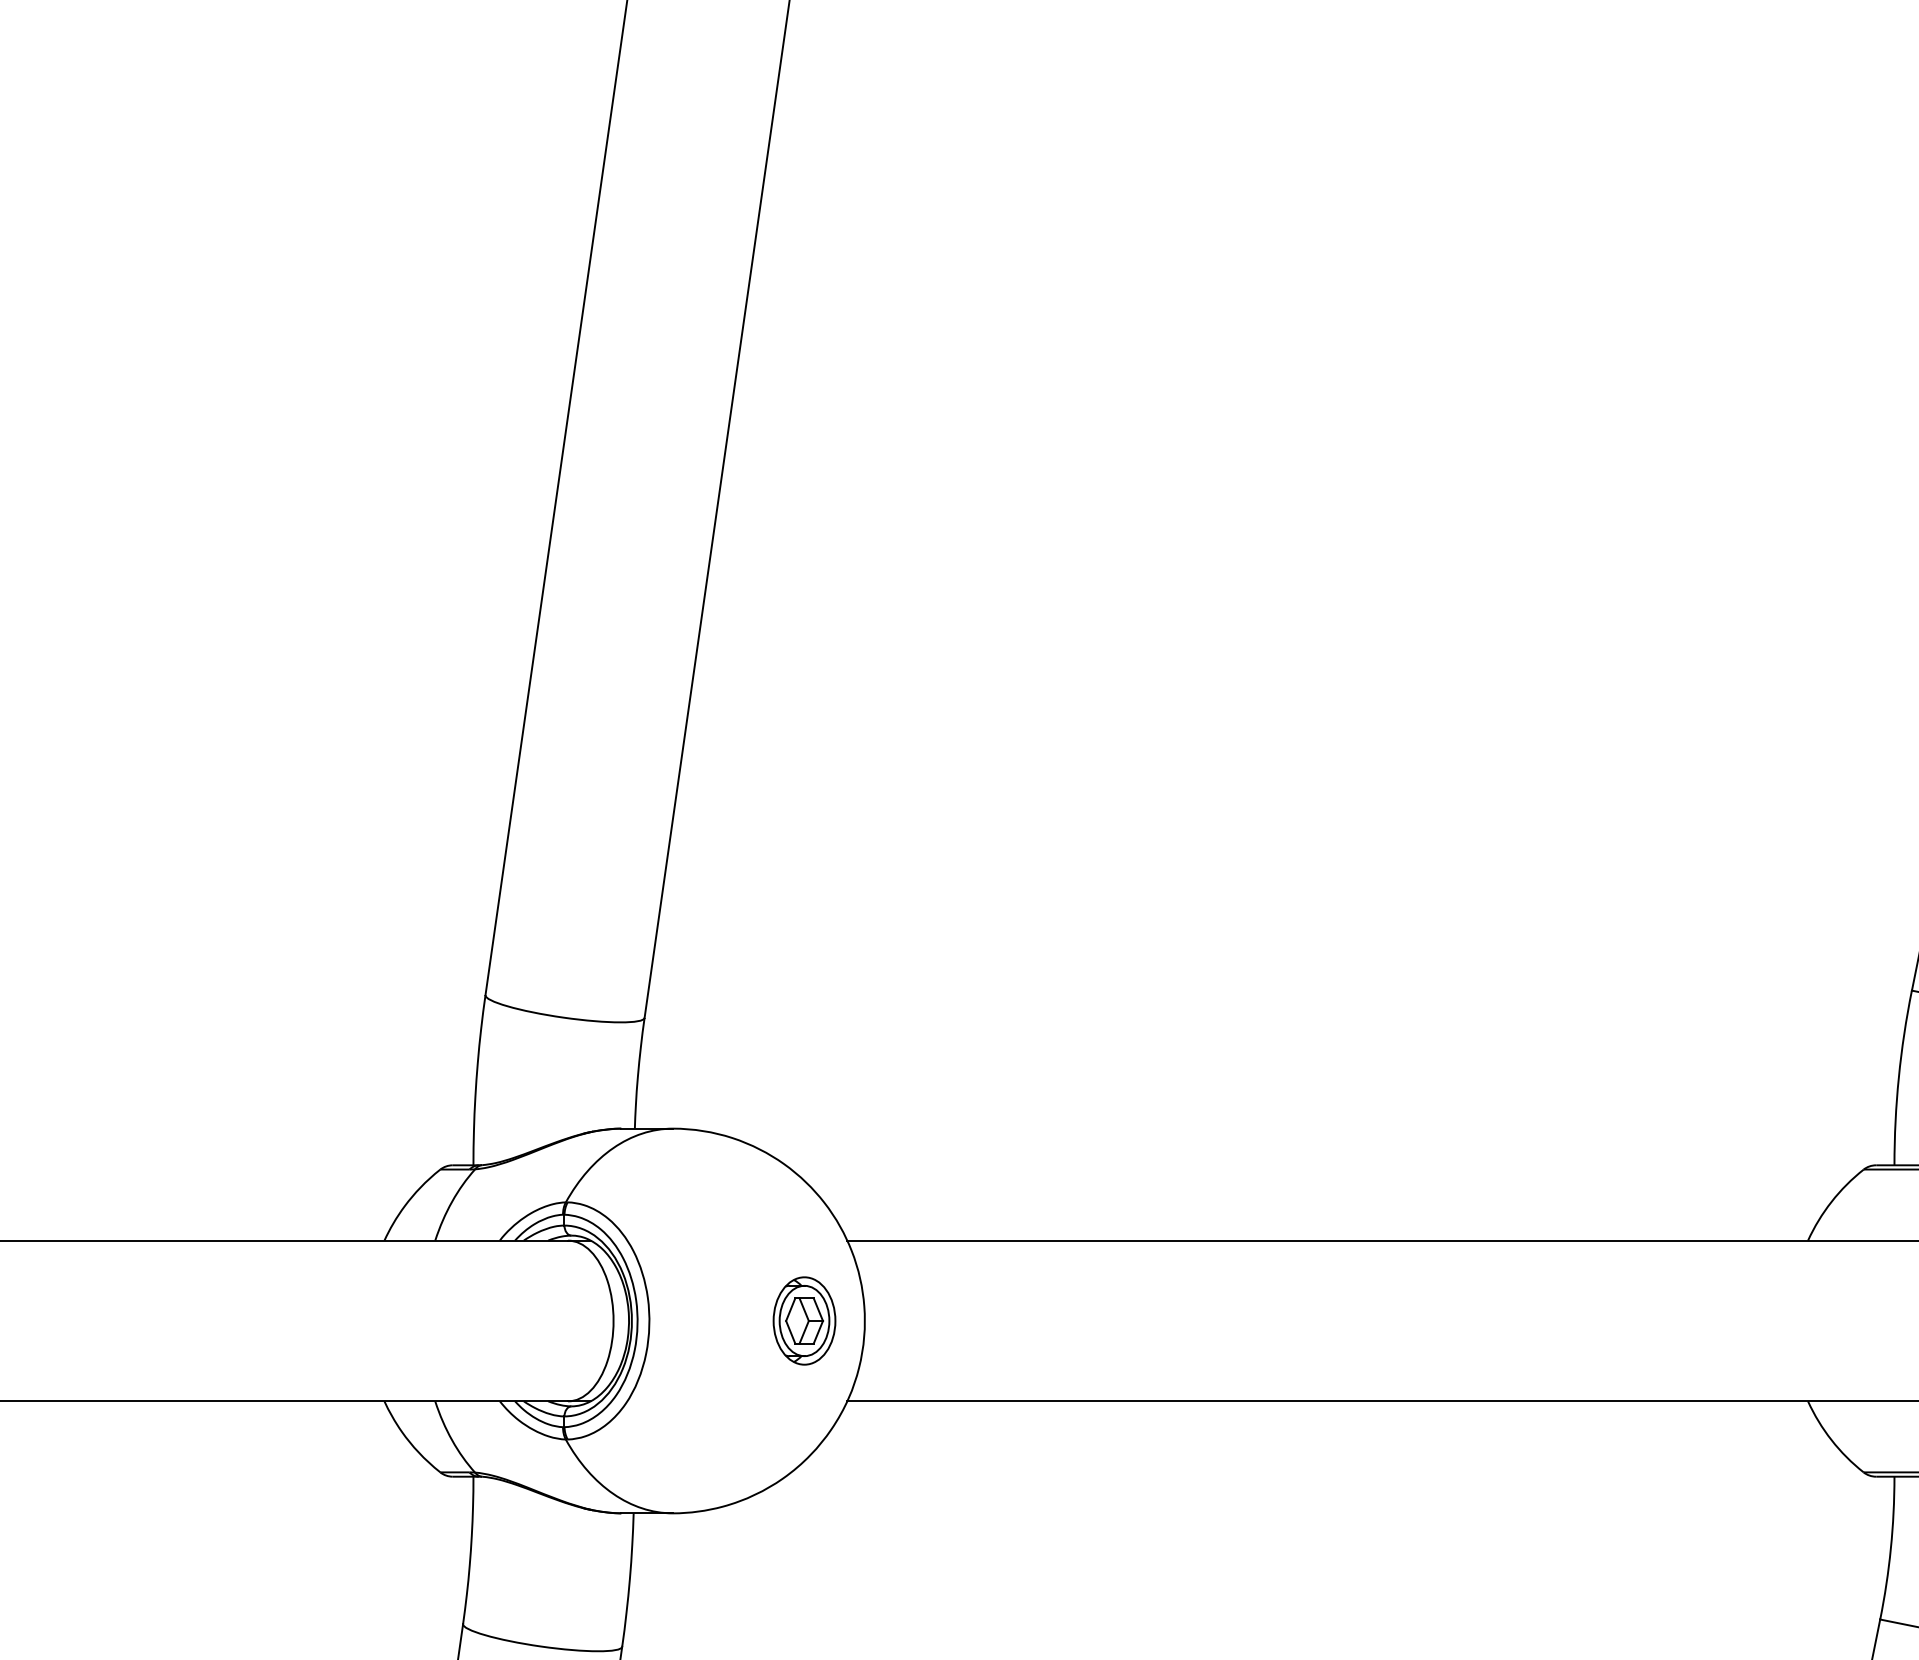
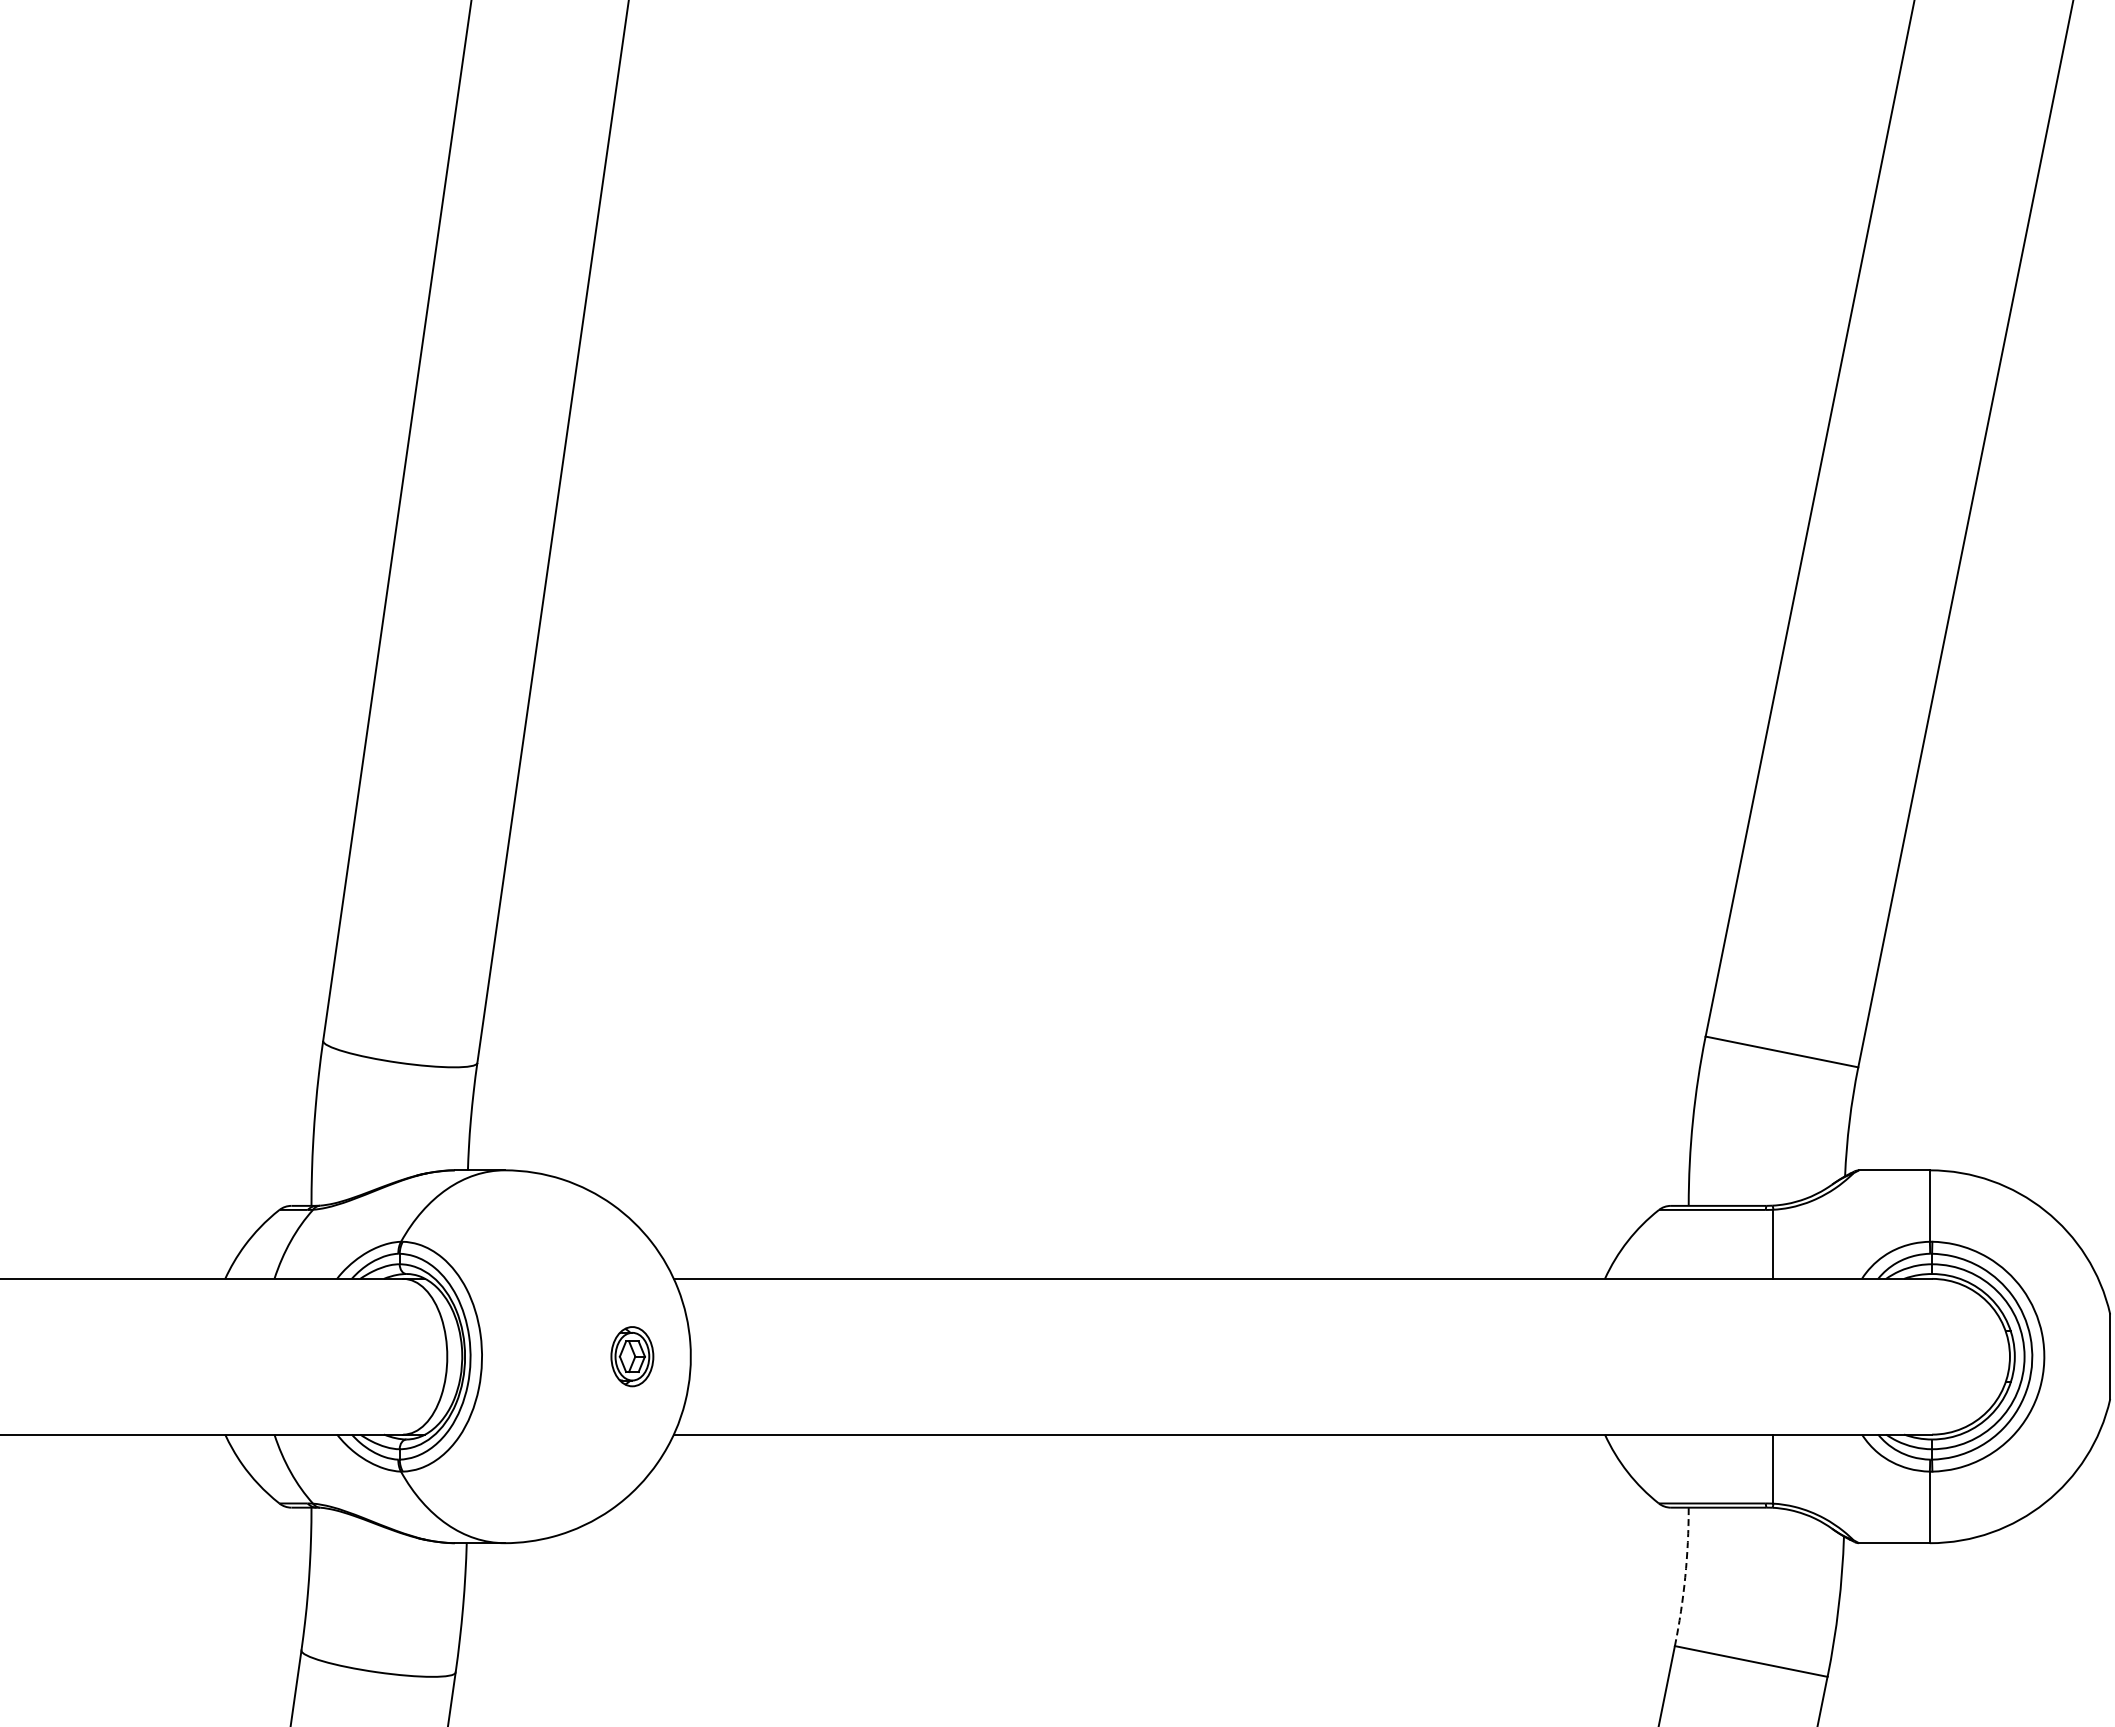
part: (804, 1320) -> (632, 1356), size x0.7
arc: (1891, 1548) -> (1685, 1577), solid -> dashed

